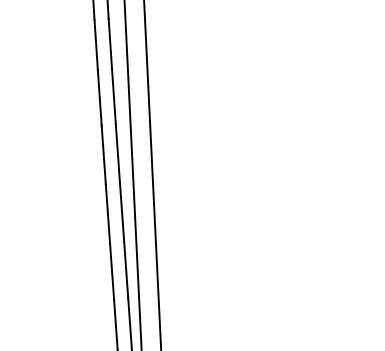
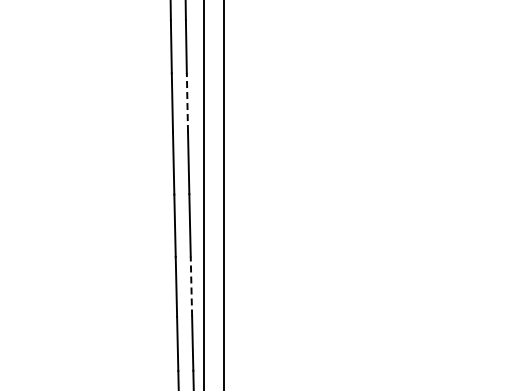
line: (113, 96) -> (187, 102), solid -> dashed
line: (126, 270) -> (191, 286), solid -> dashed

